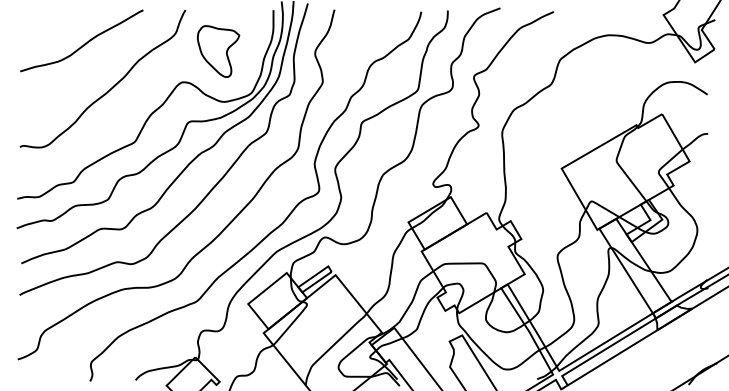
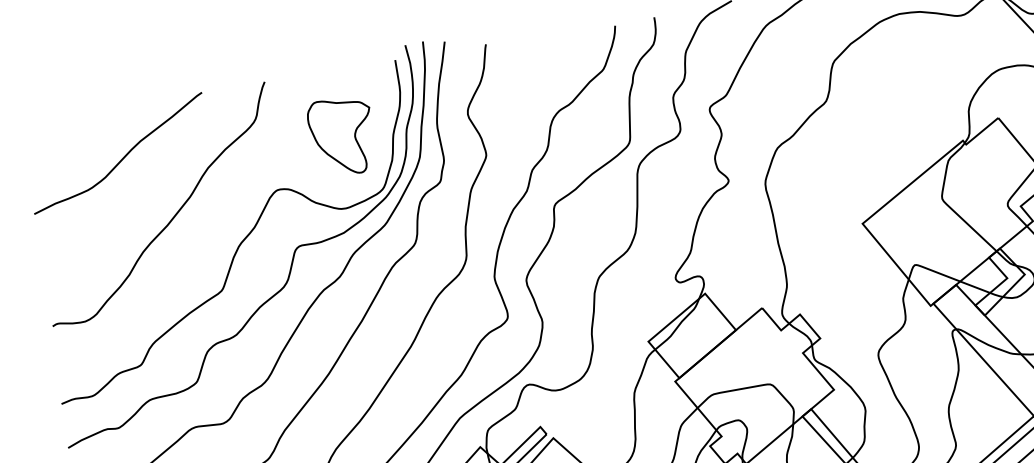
part: (218, 51) -> (342, 136), moved

